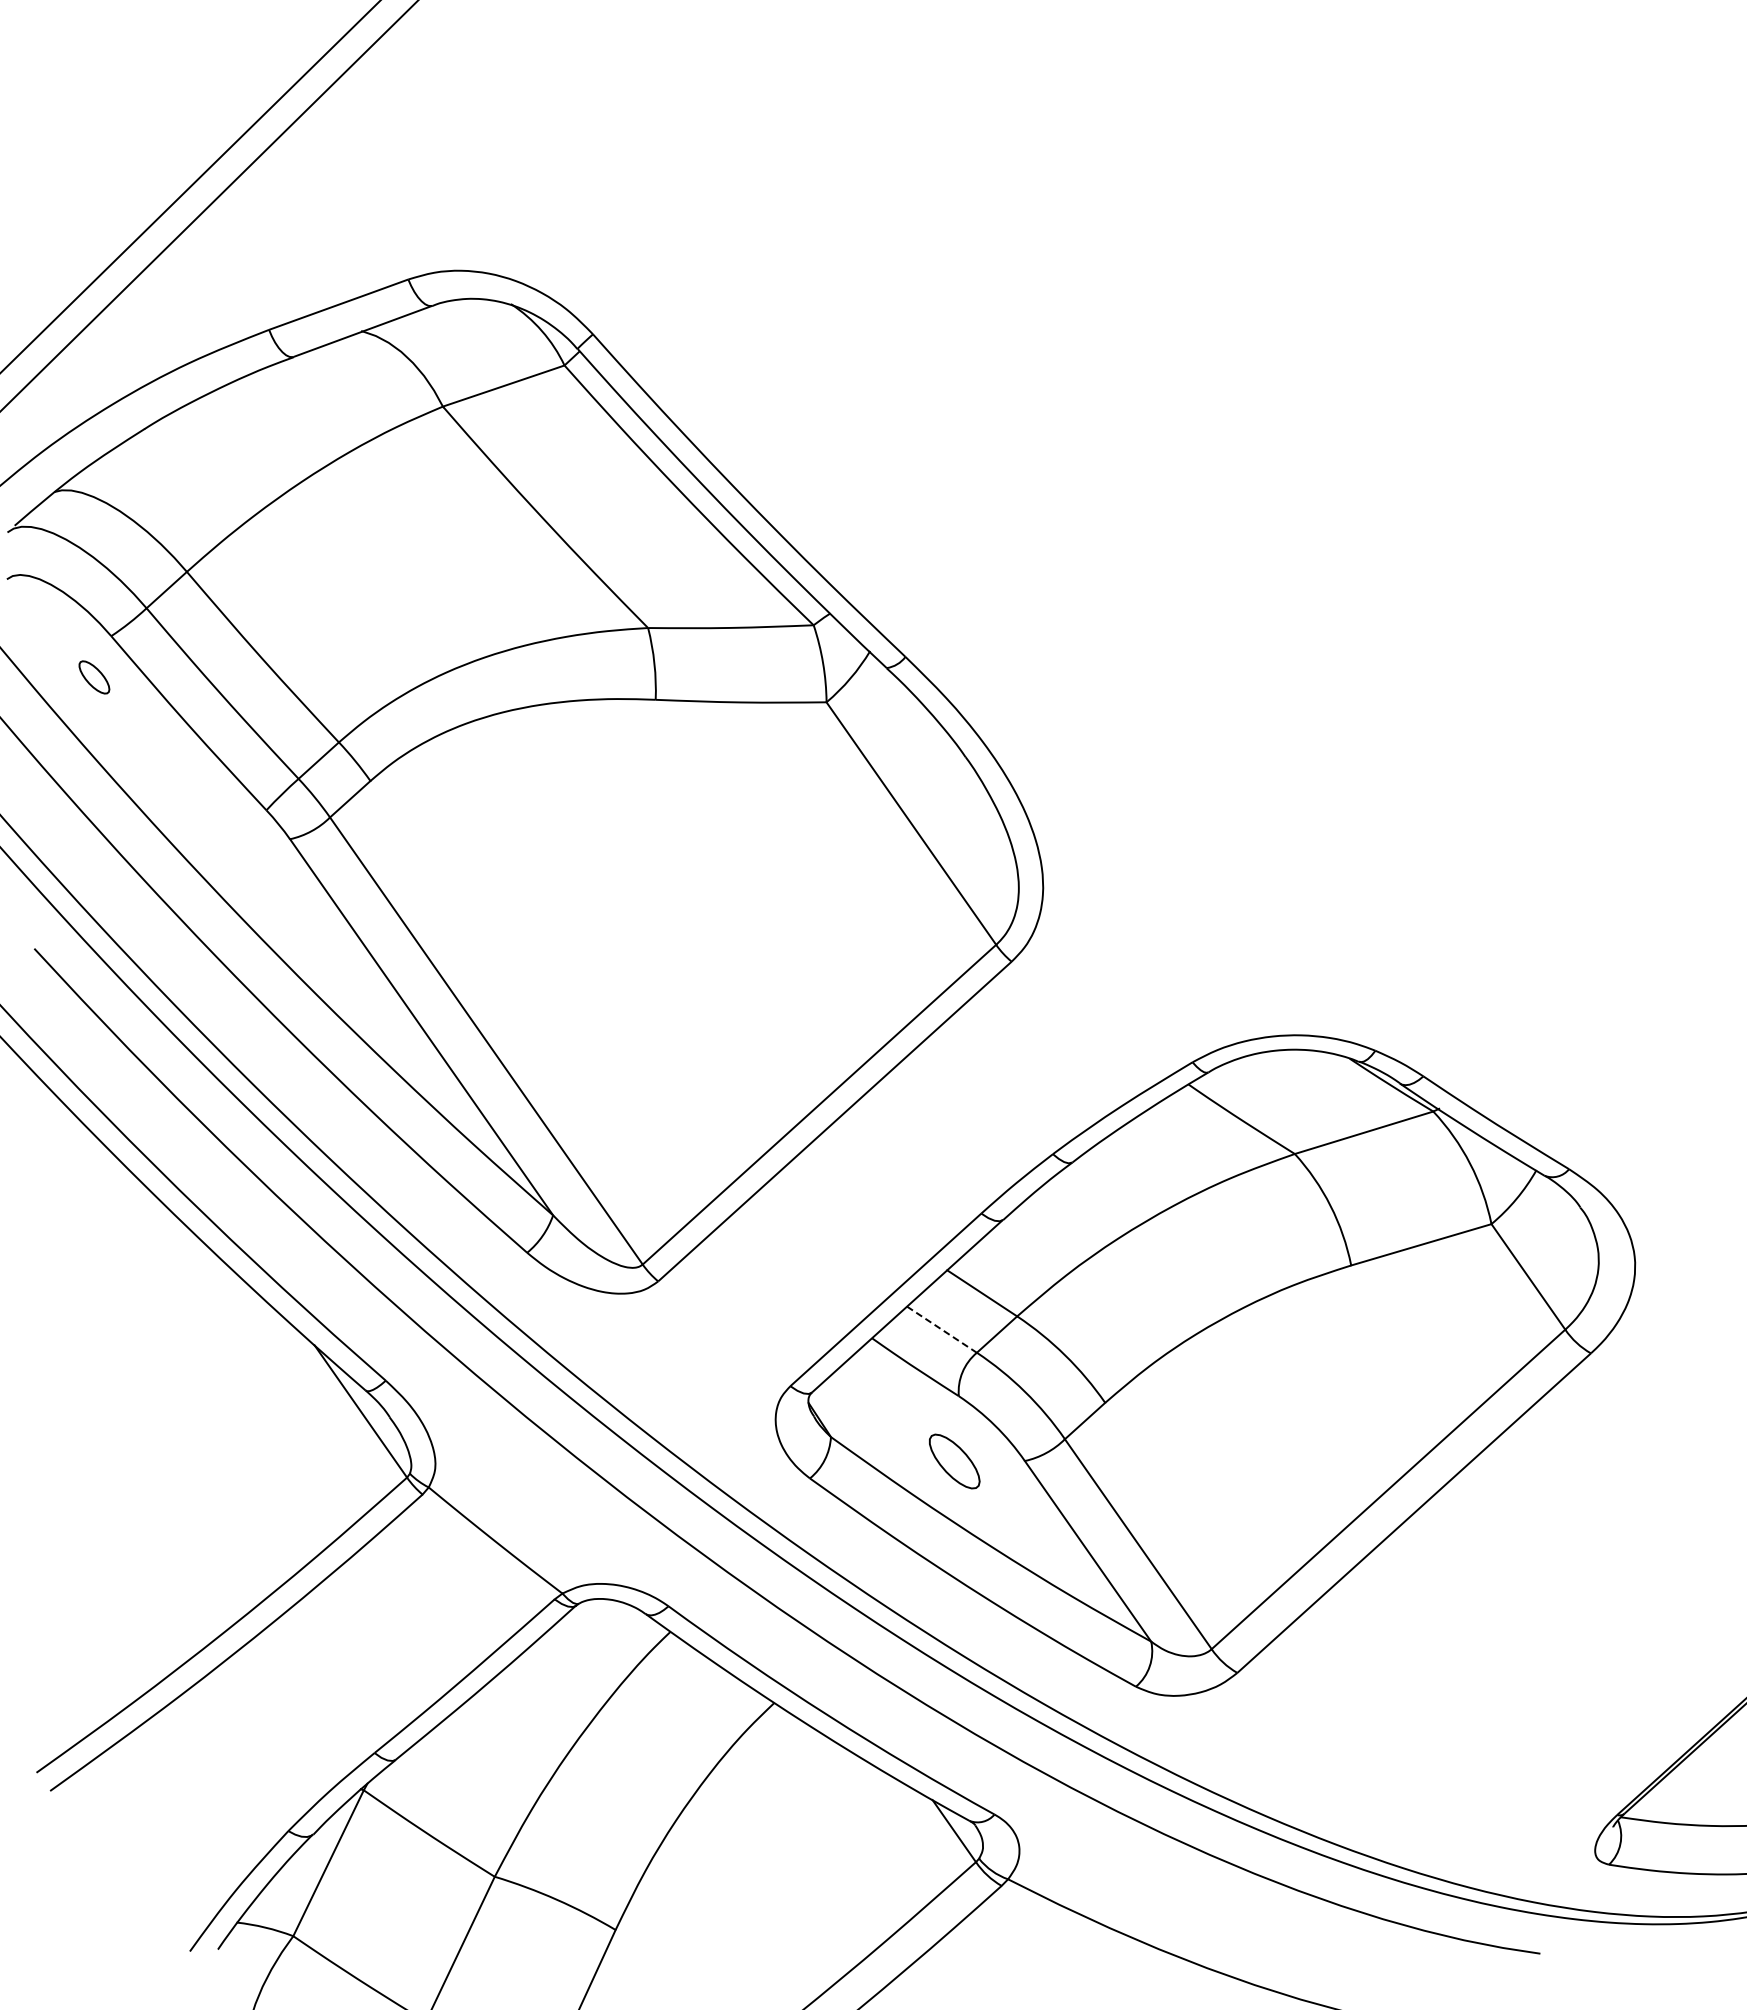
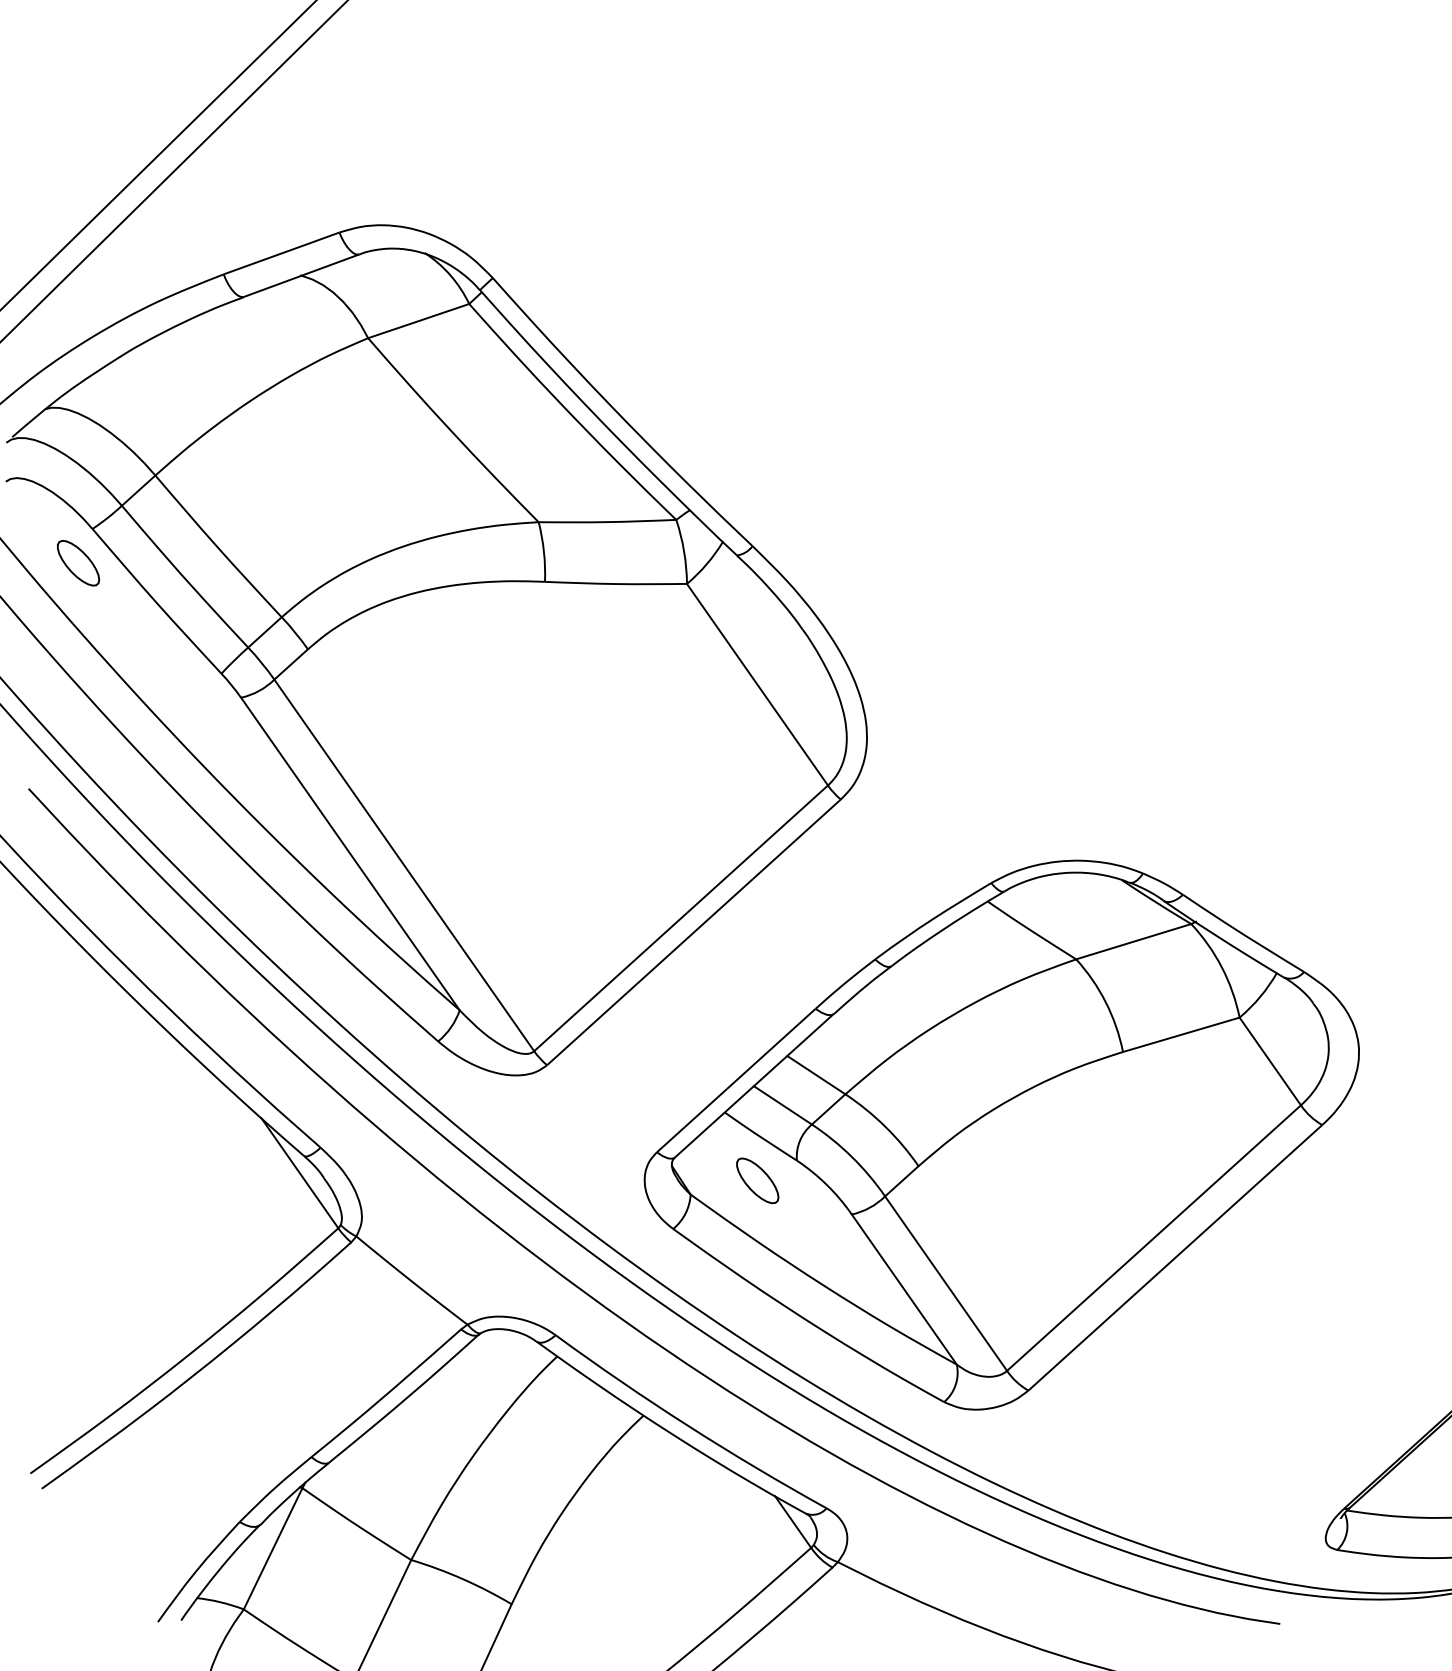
part: (94, 677) -> (78, 563), size x1.67
line: (941, 1329) -> (782, 1105), dashed -> solid
part: (954, 1461) -> (757, 1180), moved

